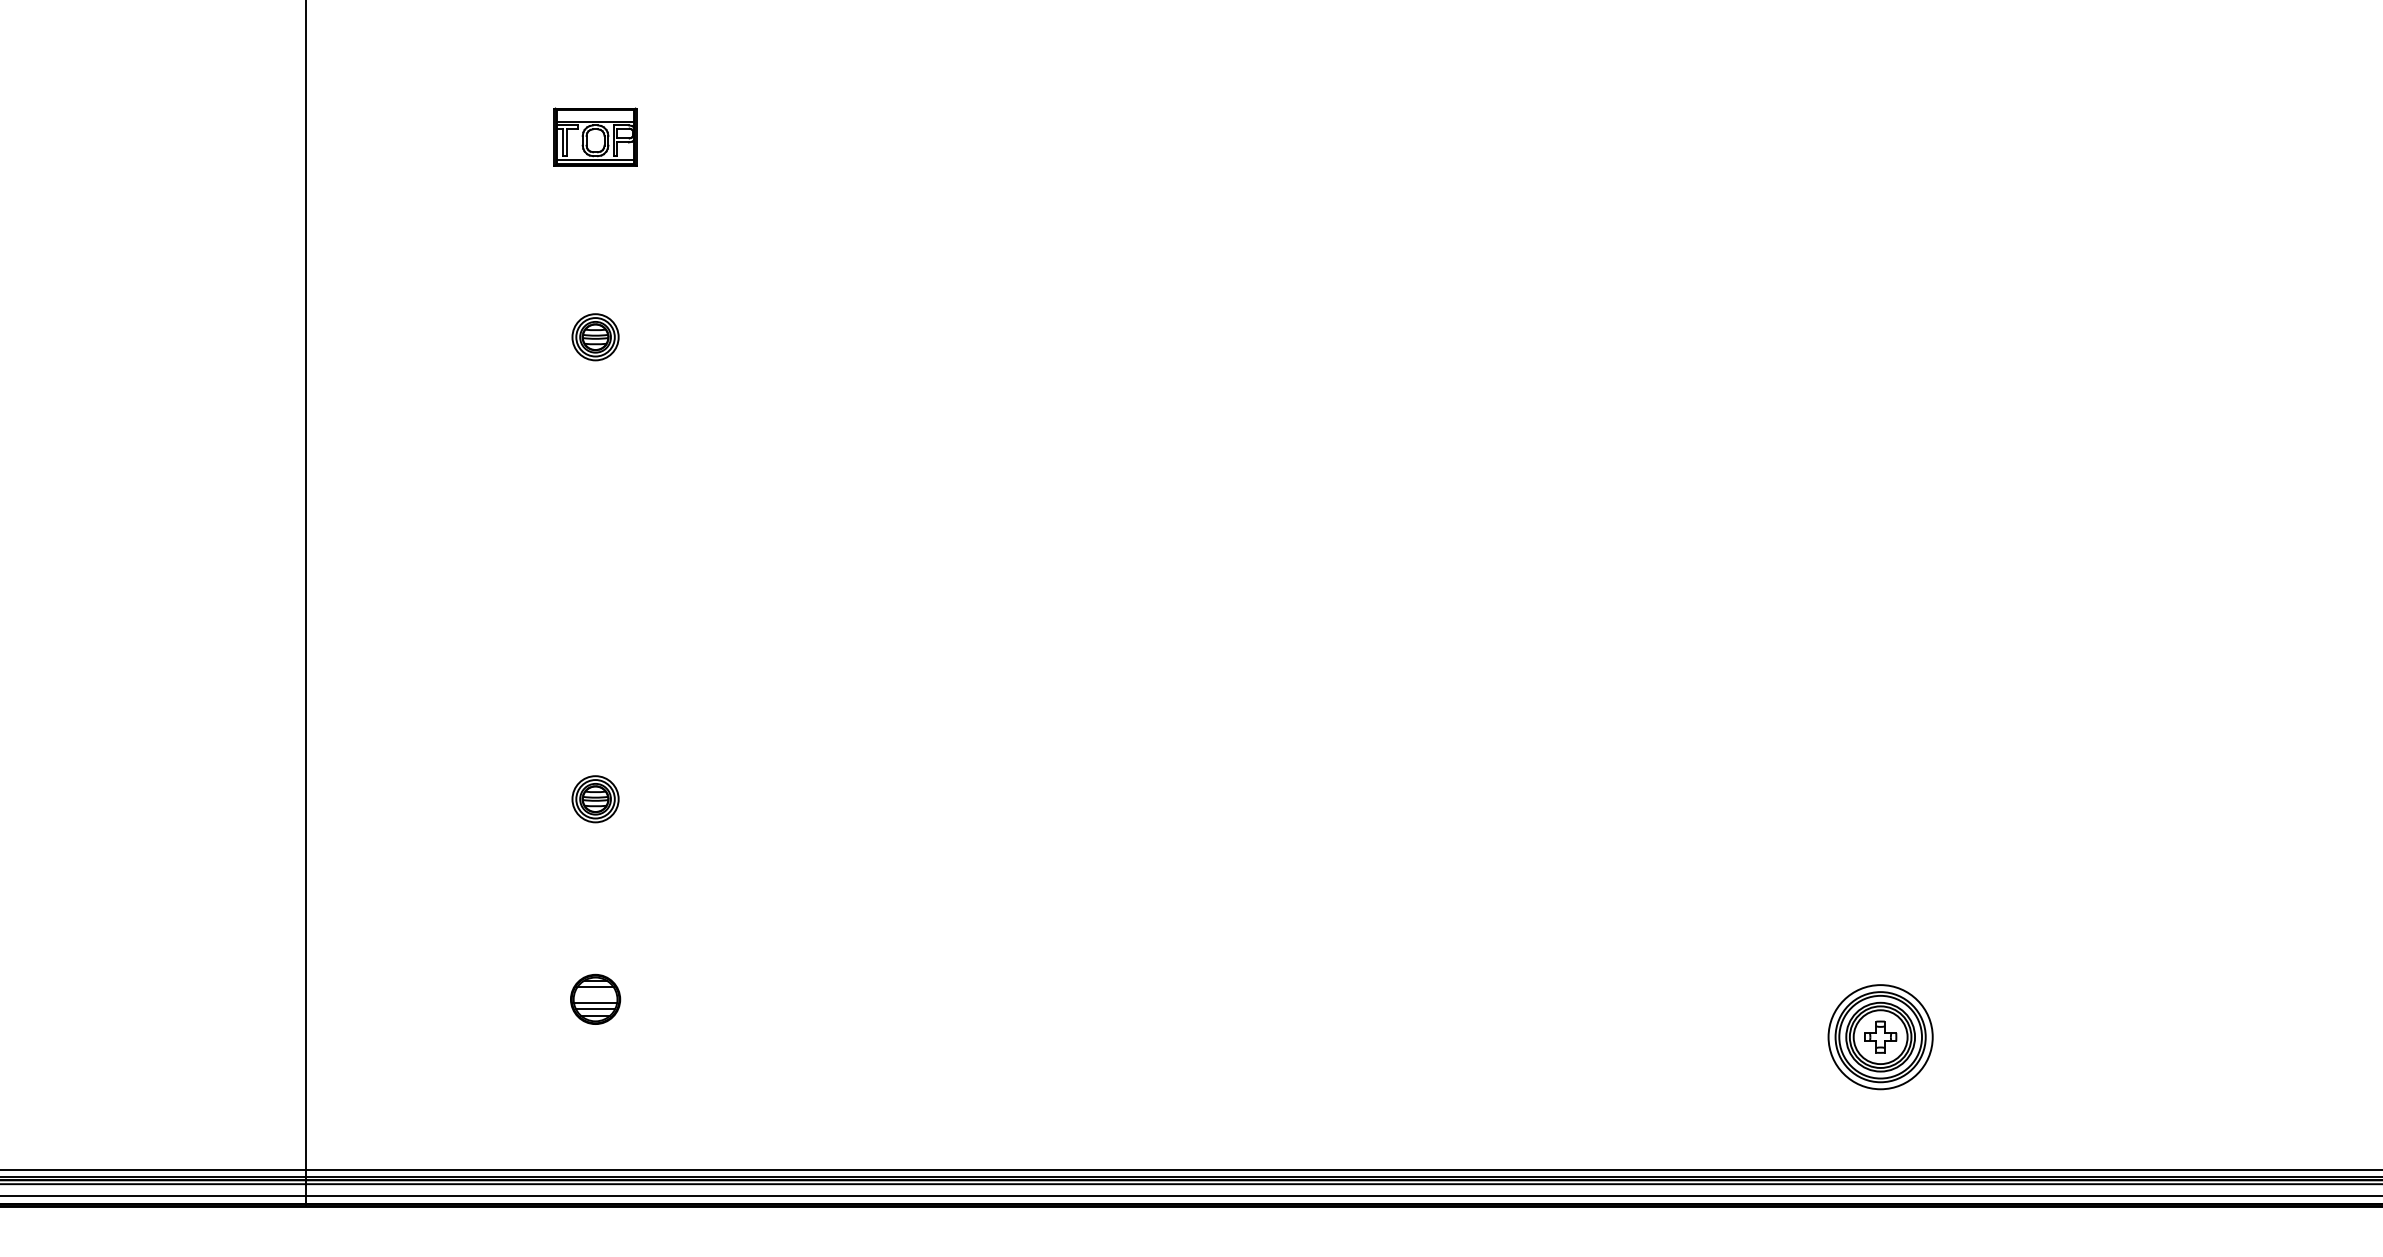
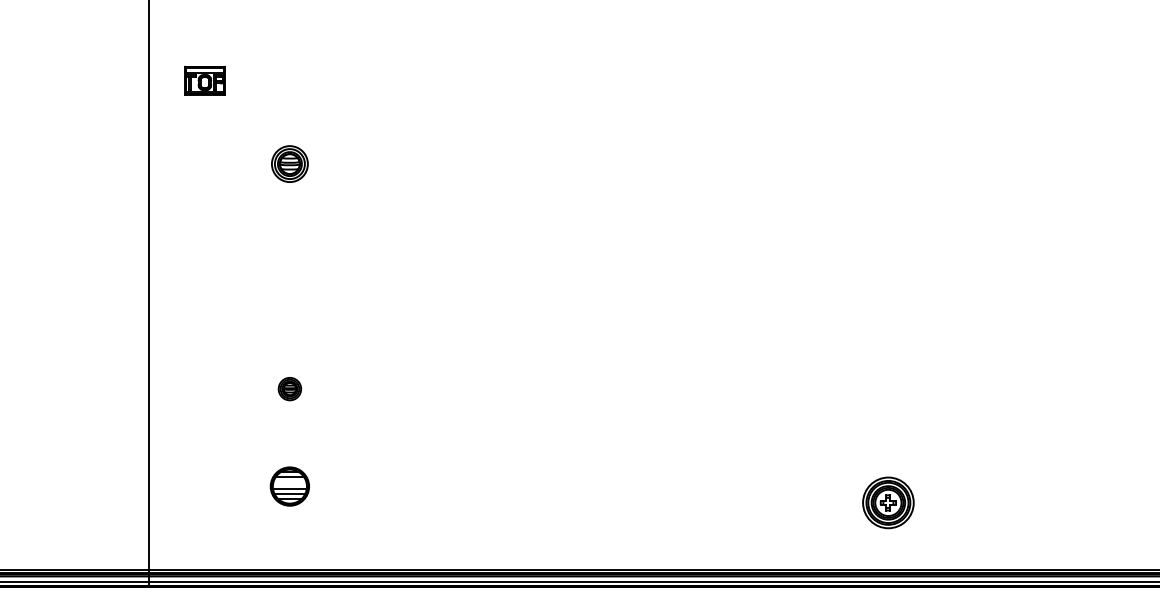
part: (594, 136) -> (204, 80), moved
part: (594, 337) -> (289, 164), size x1.6
part: (594, 999) -> (289, 486), size x1.6
part: (1880, 1036) -> (888, 502), moved

